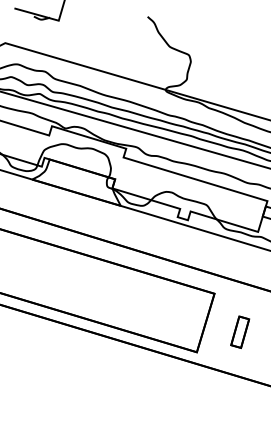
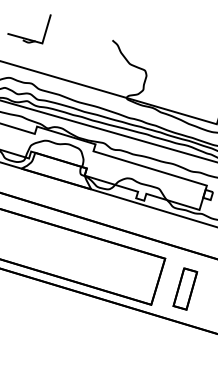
part: (240, 331) -> (185, 288), size x1.67

